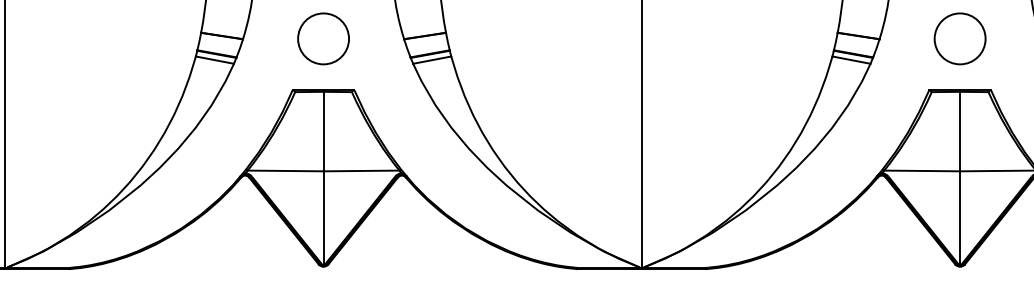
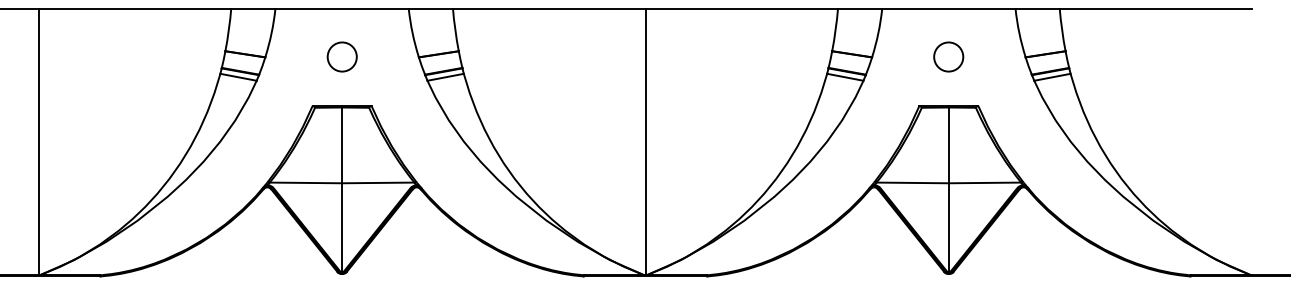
circle: (323, 38) -> (342, 56), size x0.6
circle: (959, 38) -> (948, 56), size x0.6

